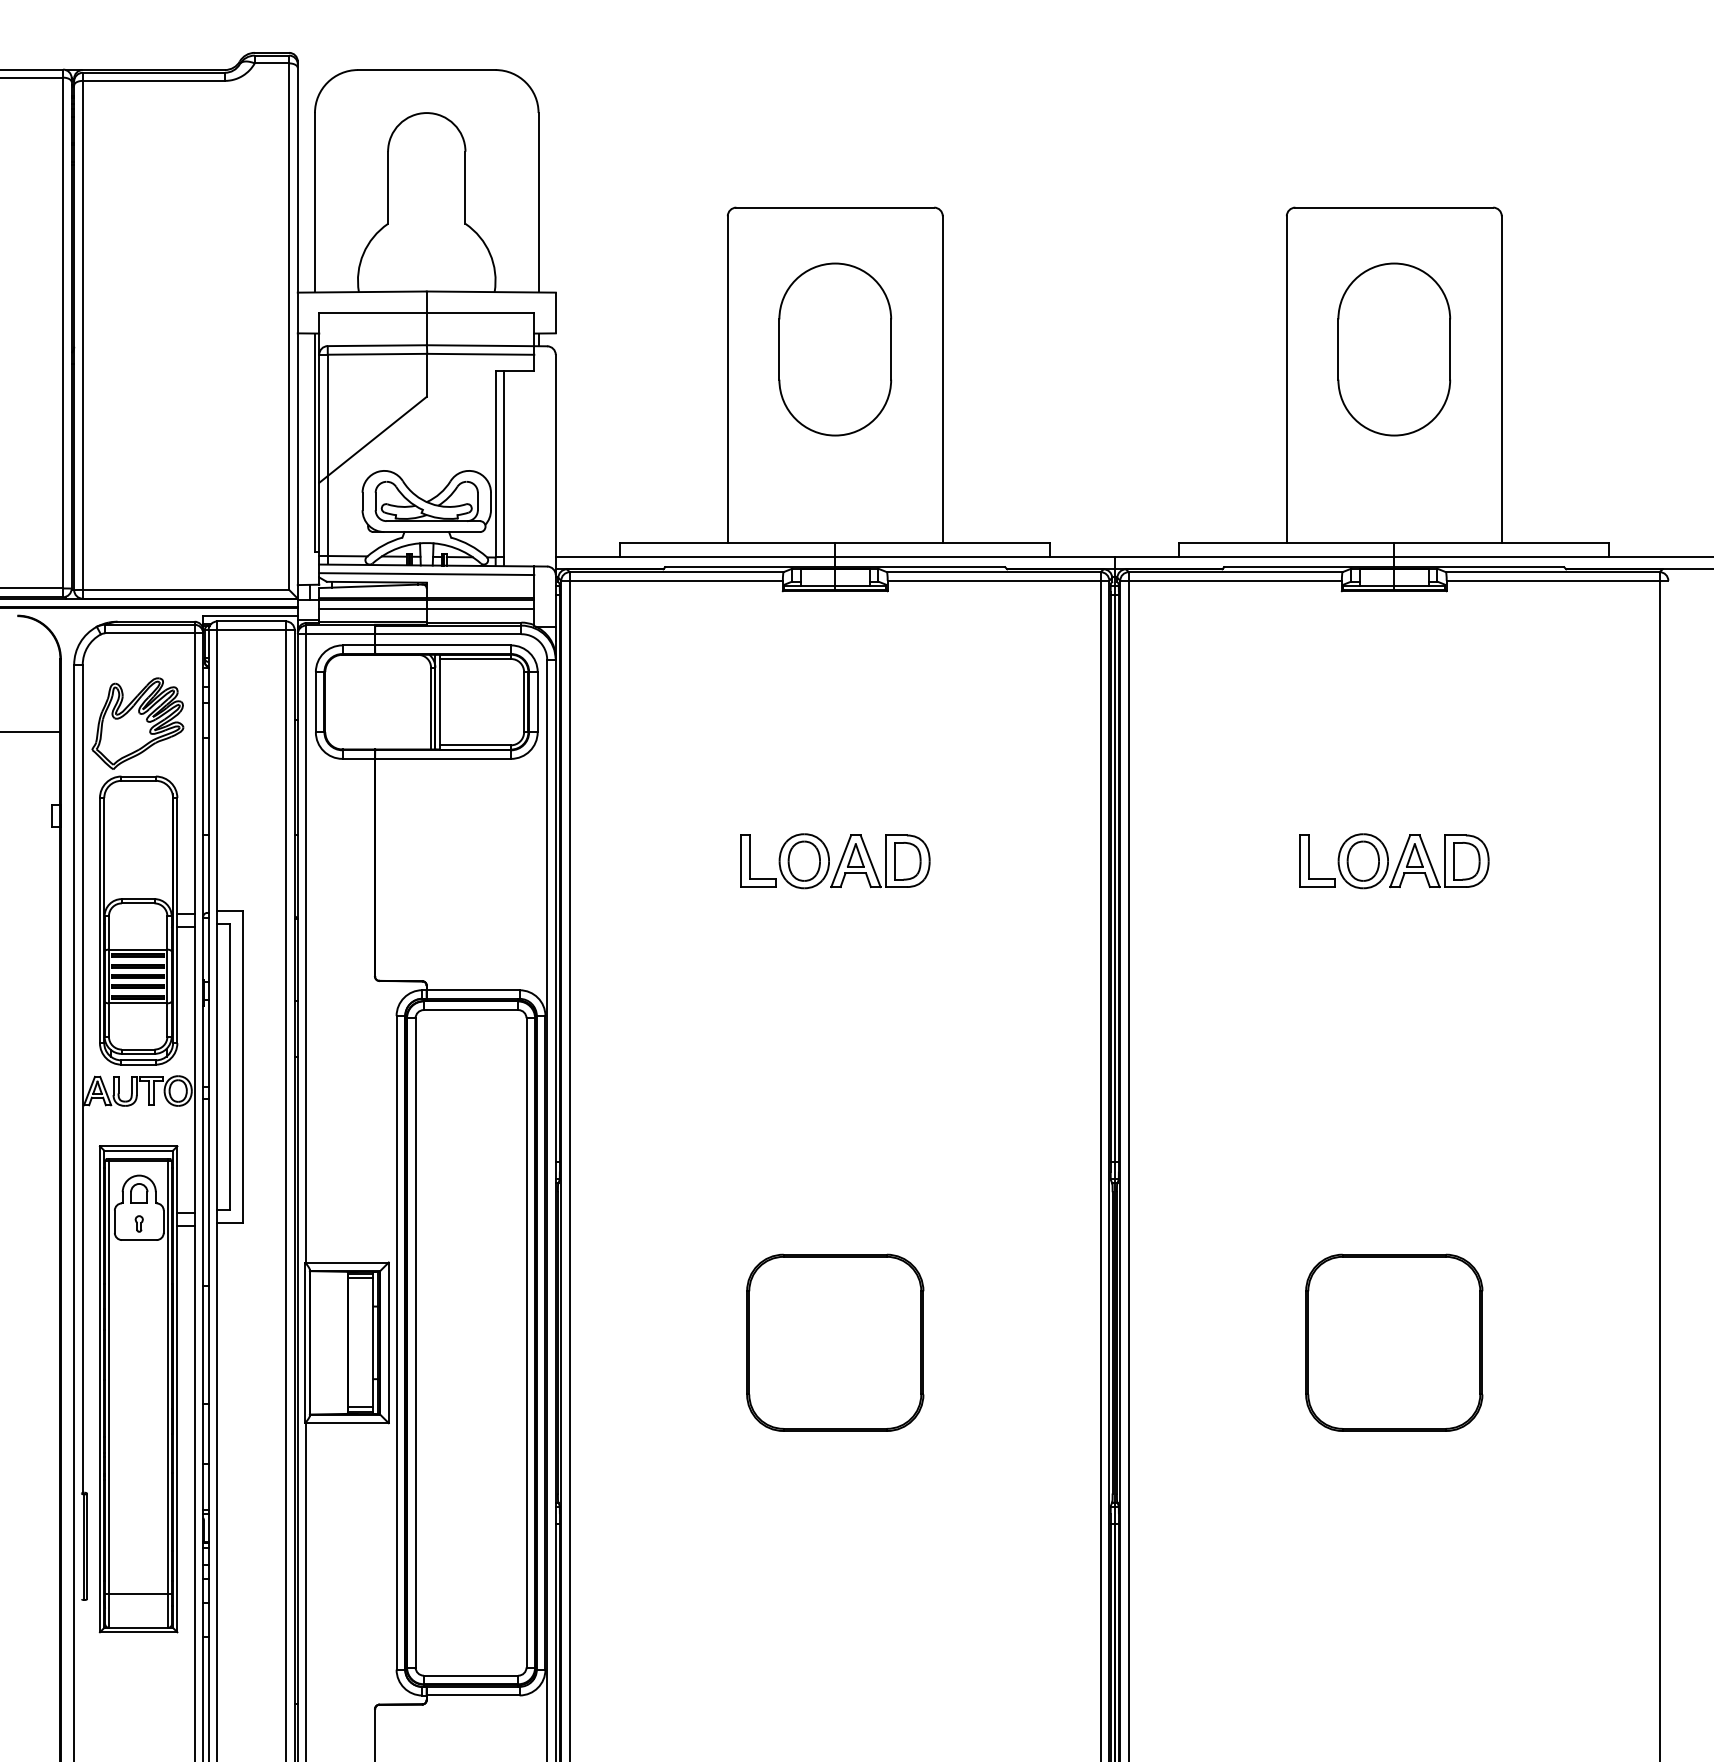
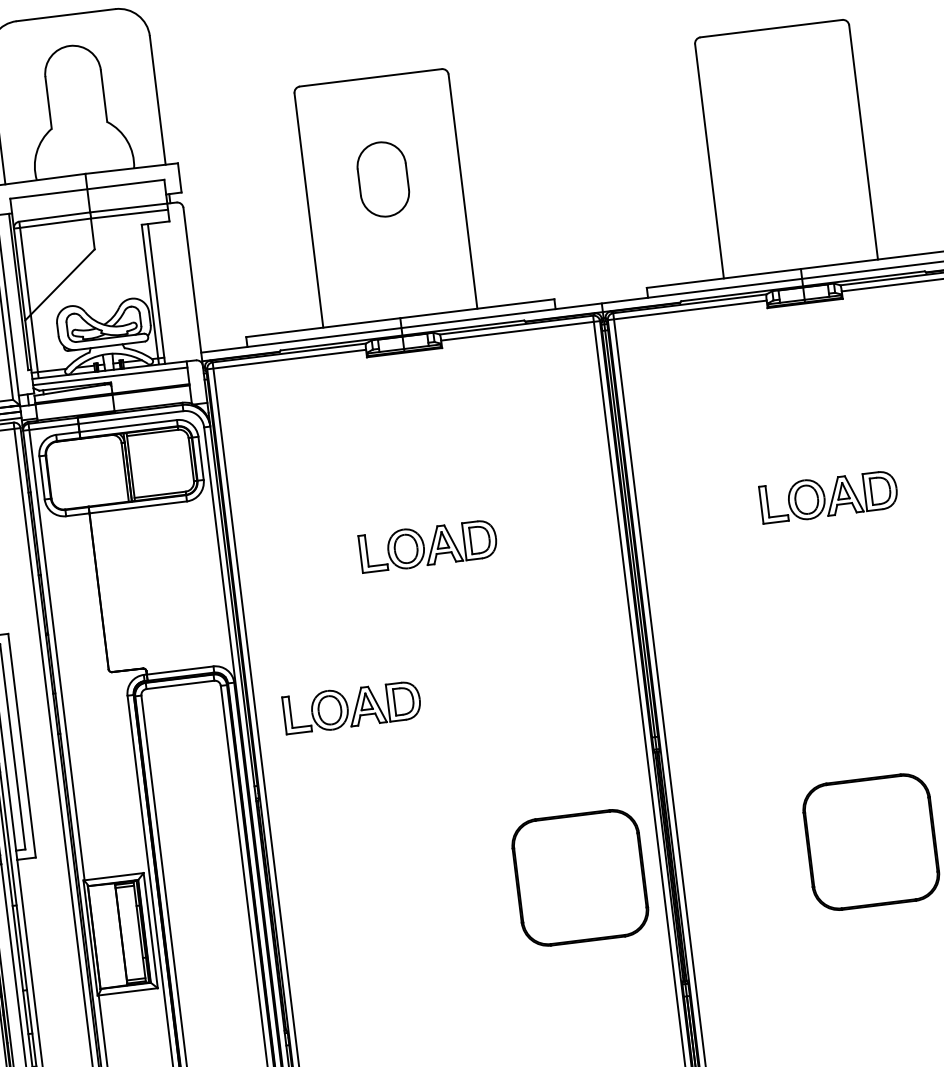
part: (835, 349) -> (383, 179), size x0.6
part: (1394, 349) -> (784, 130), removed
line: (426, 608) -> (113, 401), removed
part: (703, 1070) -> (352, 707), added
part: (835, 1342) -> (580, 877), moved

